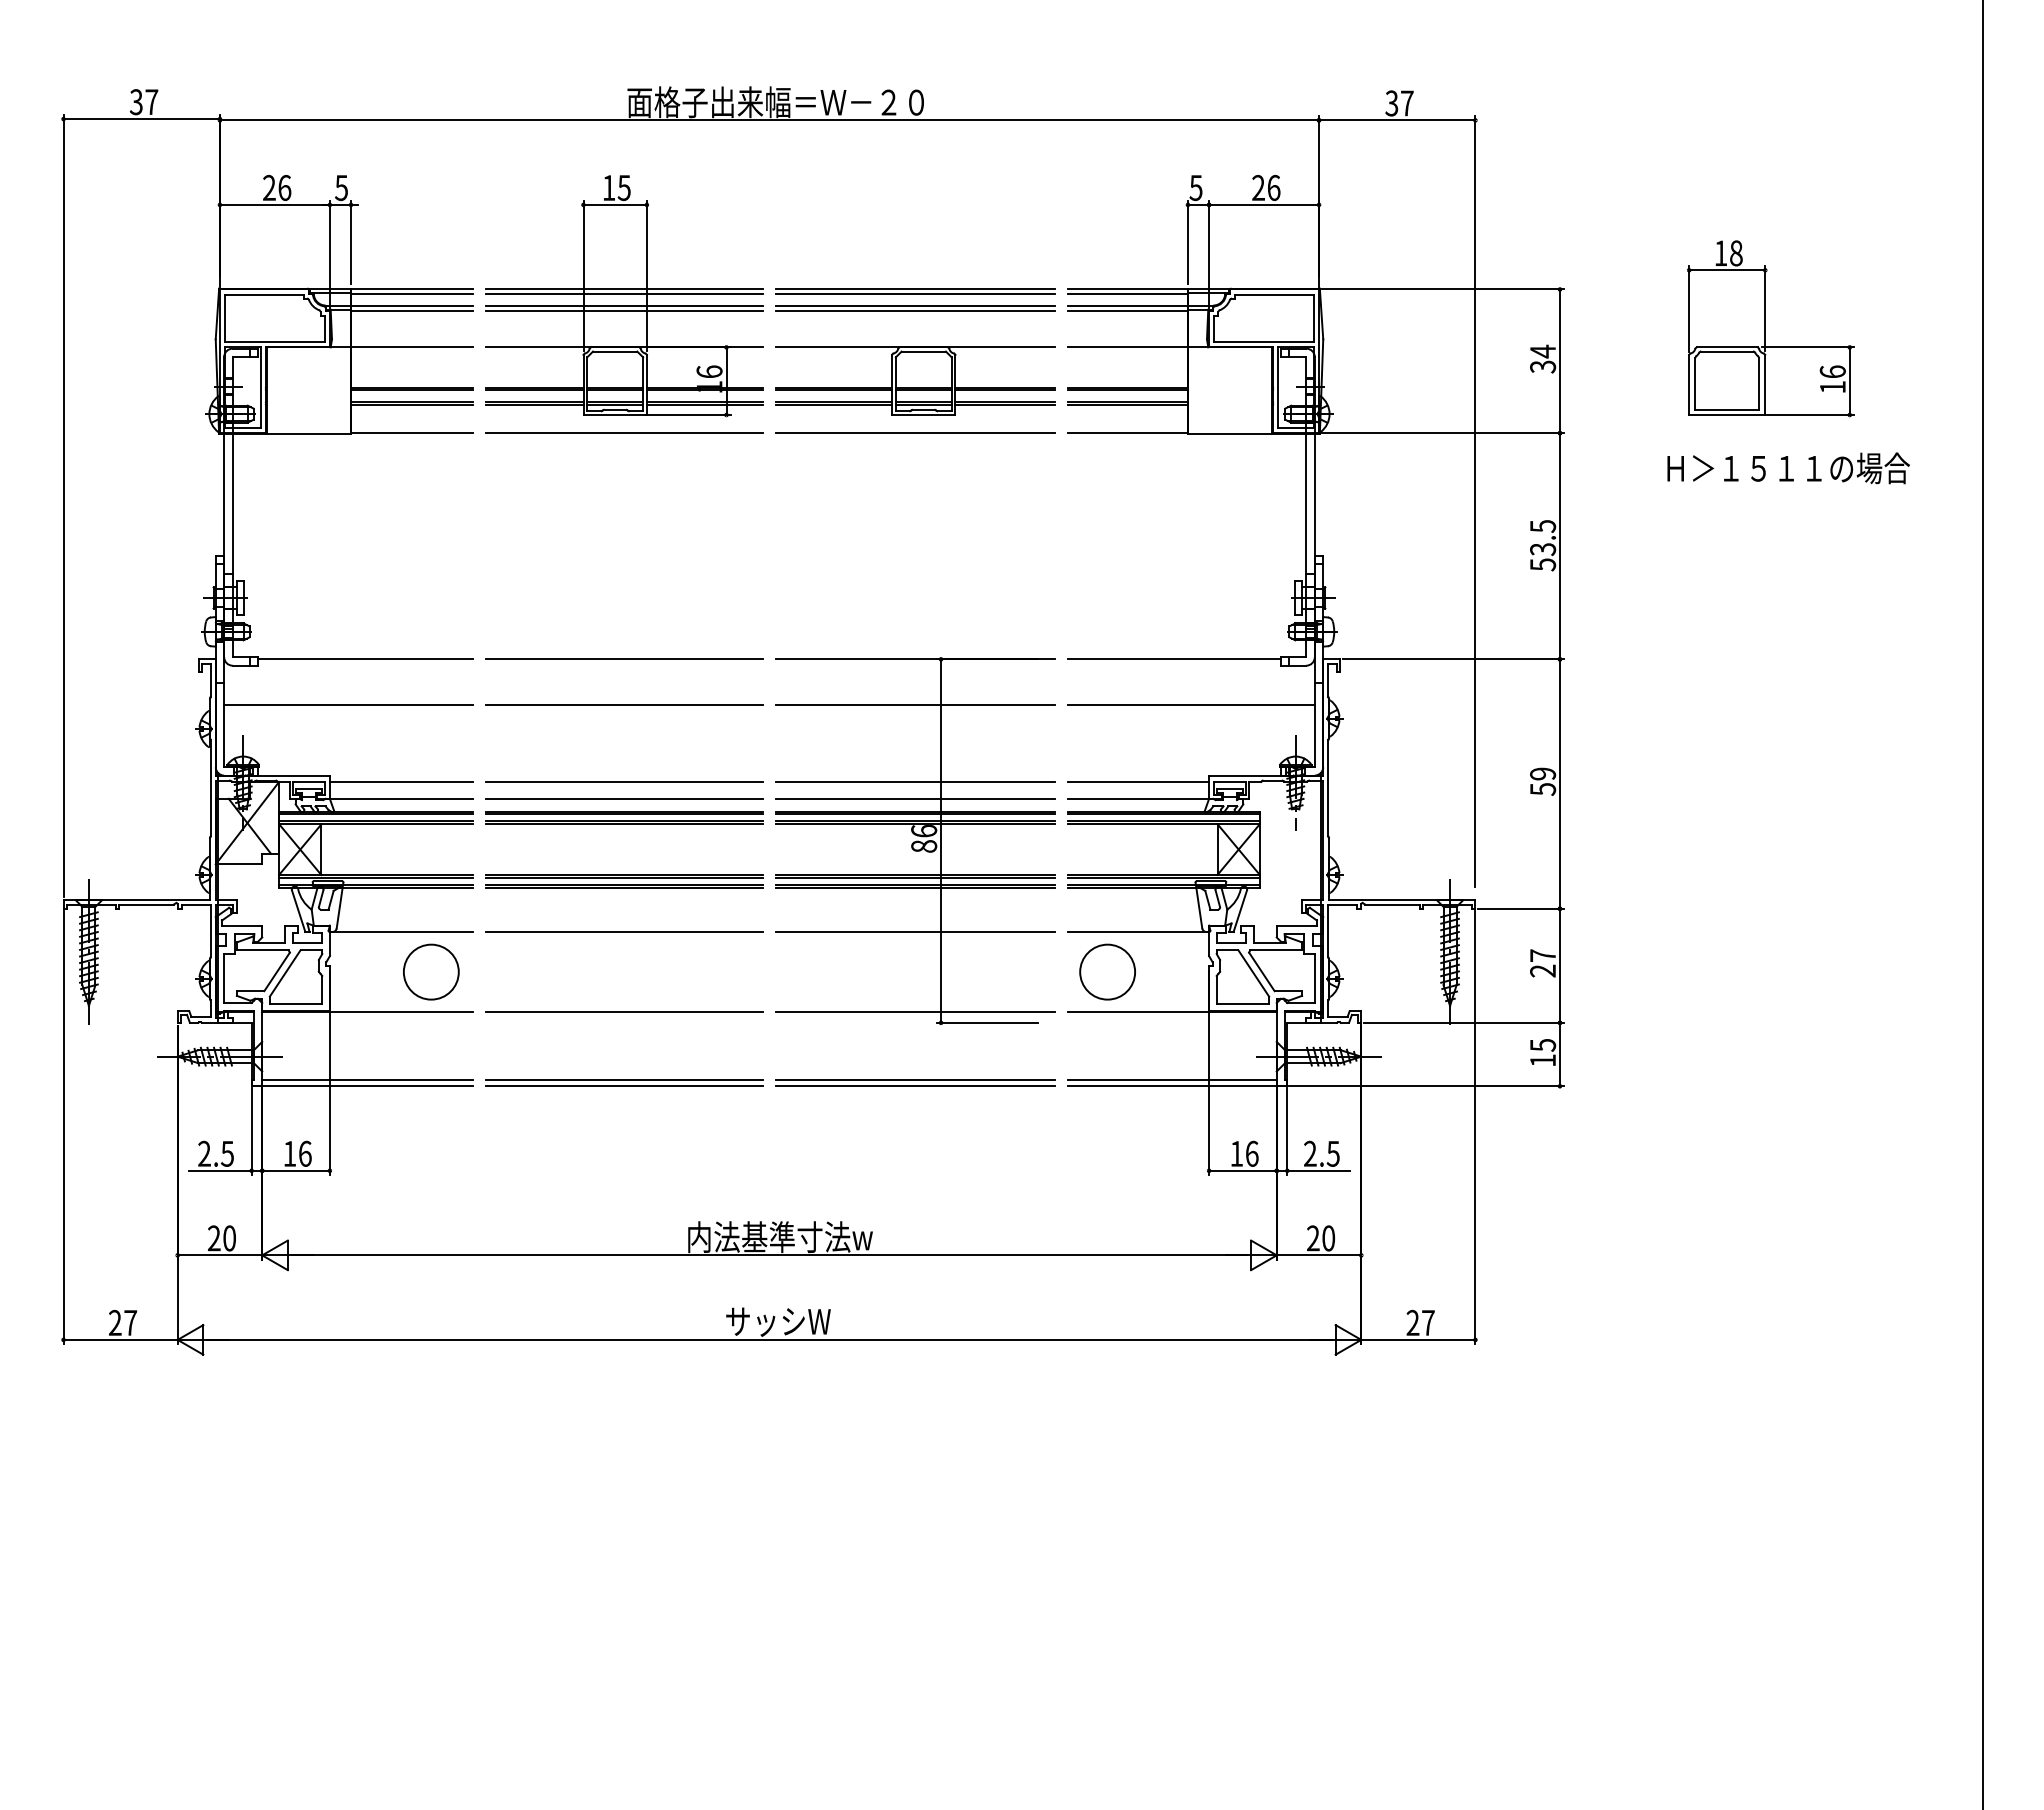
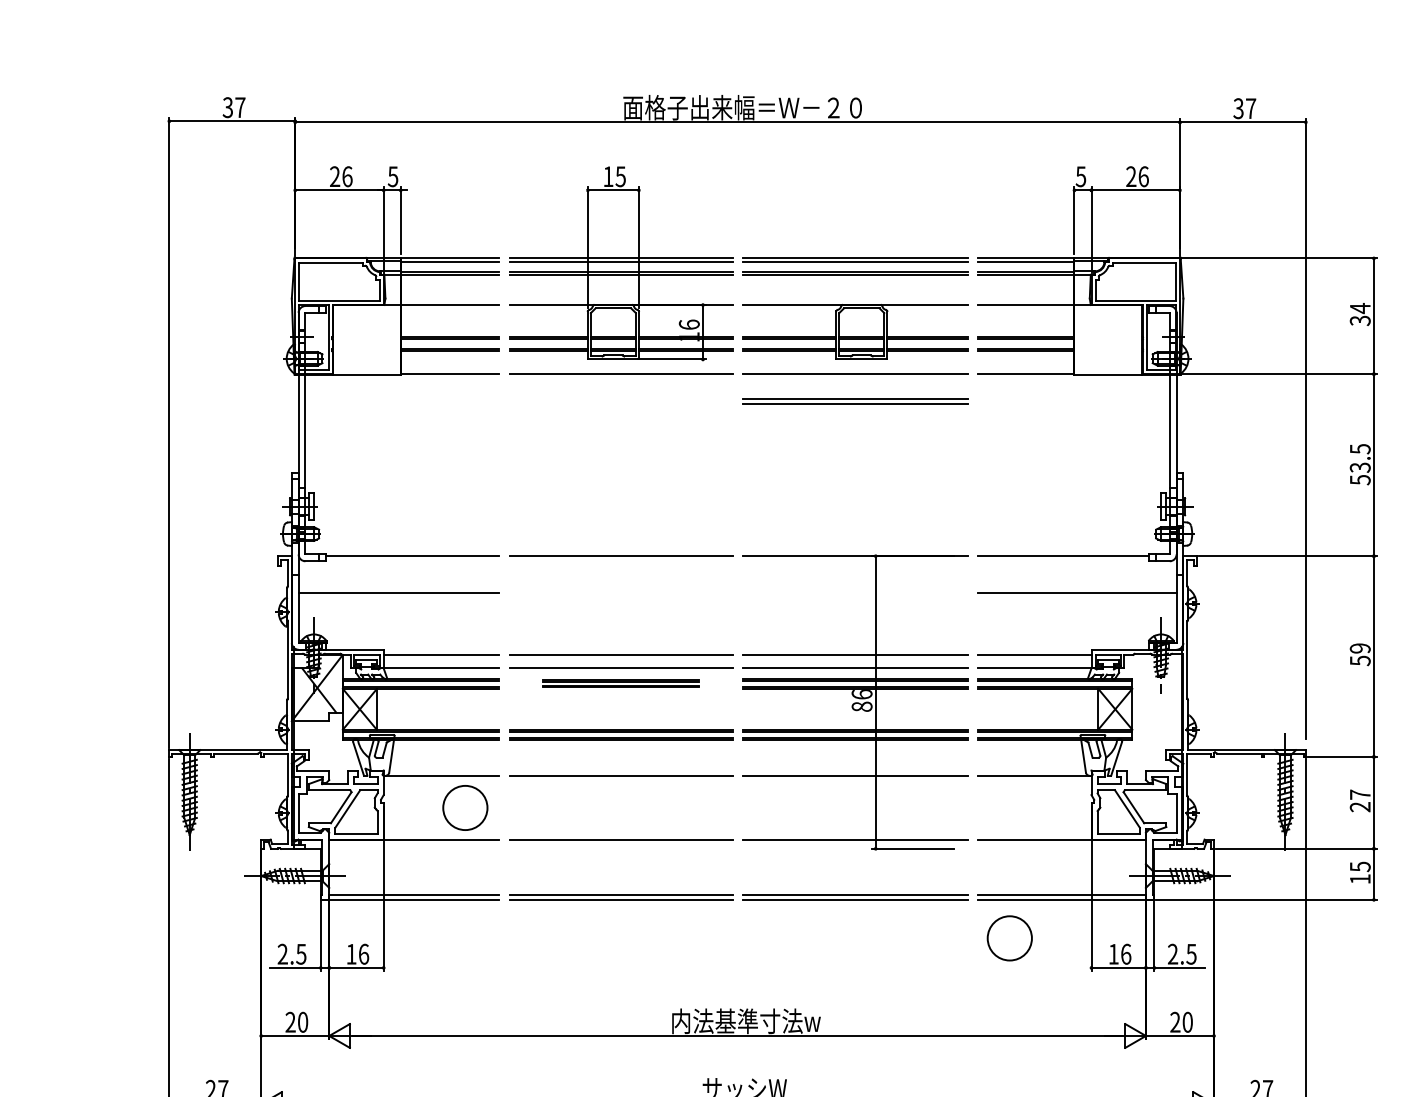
part: (915, 466) -> (855, 400), added
line: (624, 704) -> (620, 592), removed
line: (915, 704) -> (855, 592), removed
part: (624, 817) -> (620, 683), size x0.7
circle: (1107, 971) -> (1009, 937), moved

